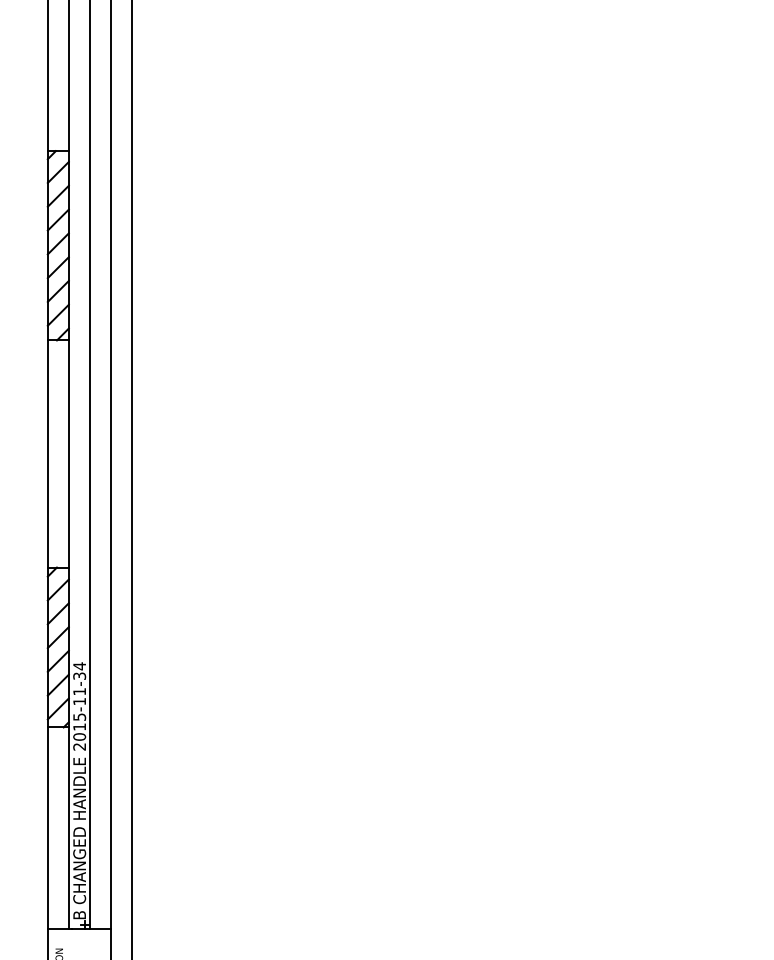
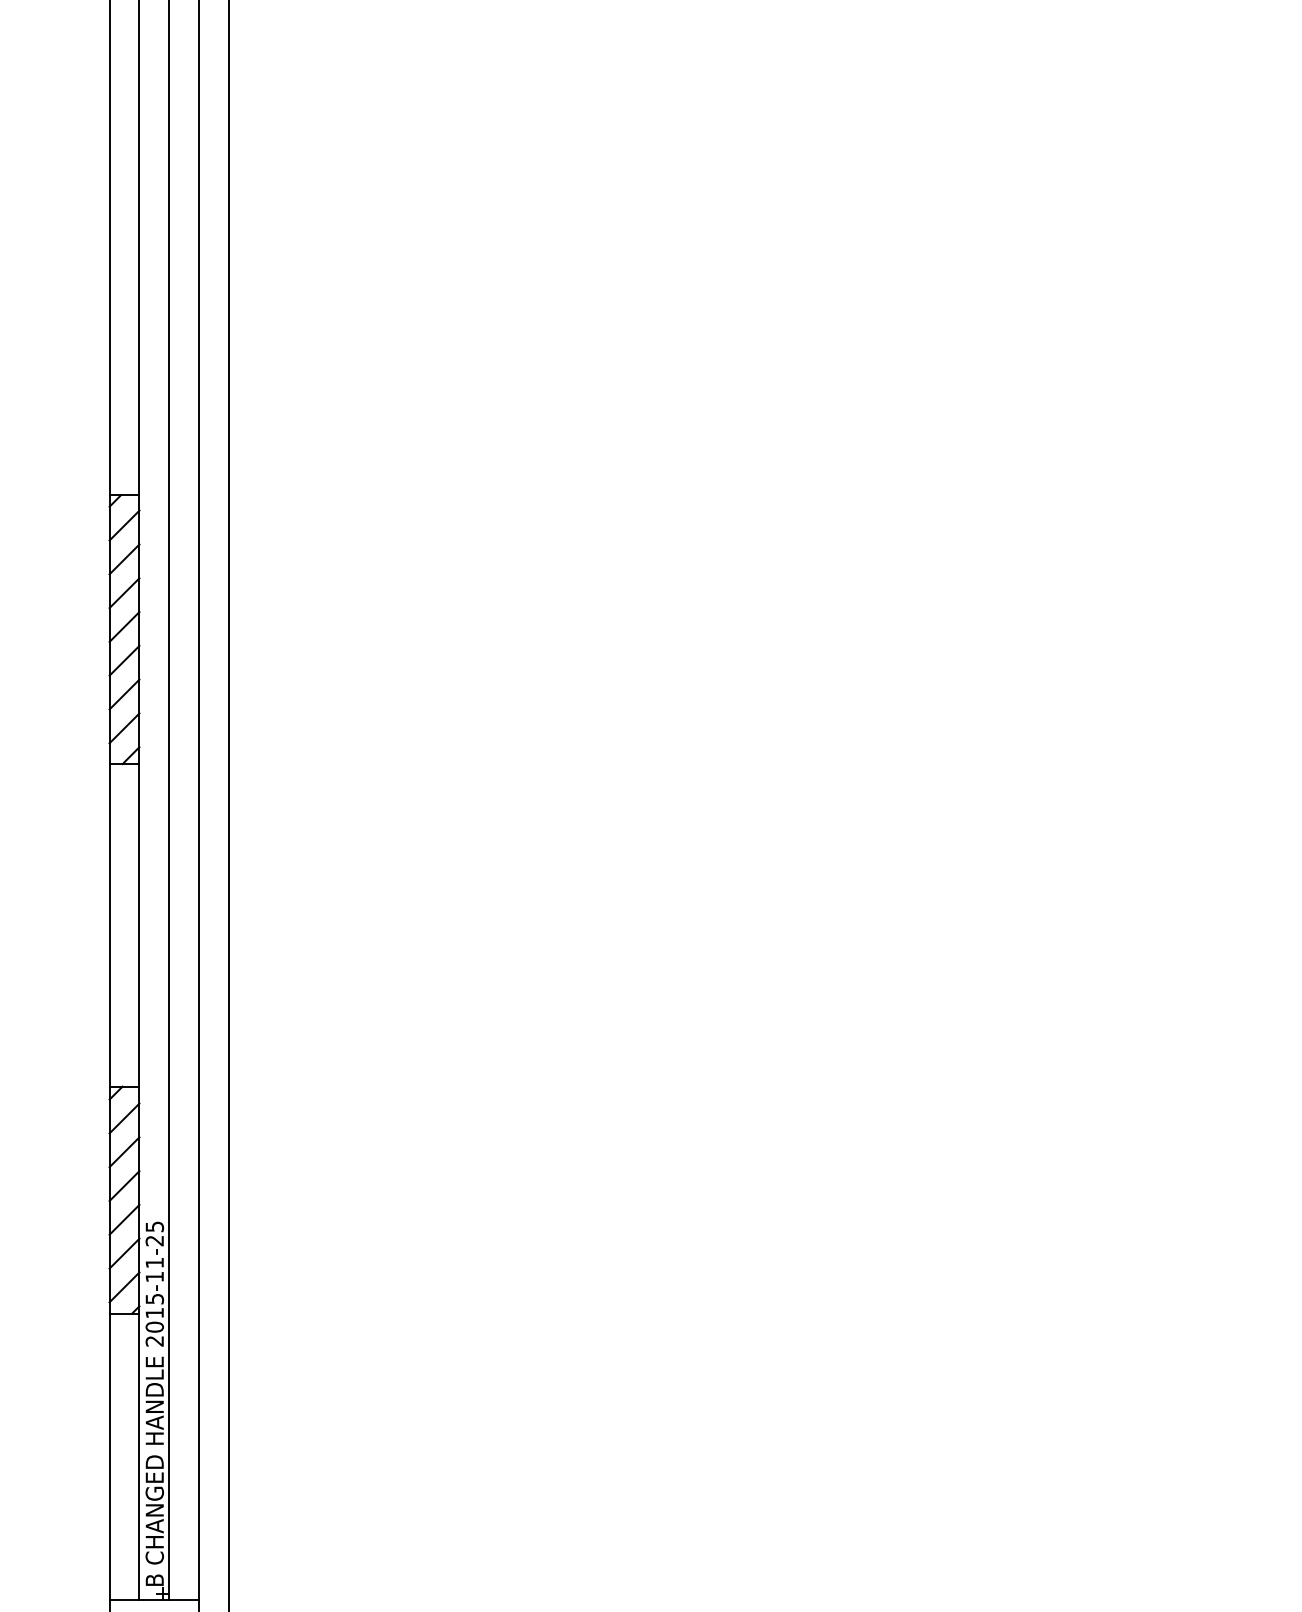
text: (79, 670) -> (154, 1233), 2015-11-34 -> 2015-11-25

